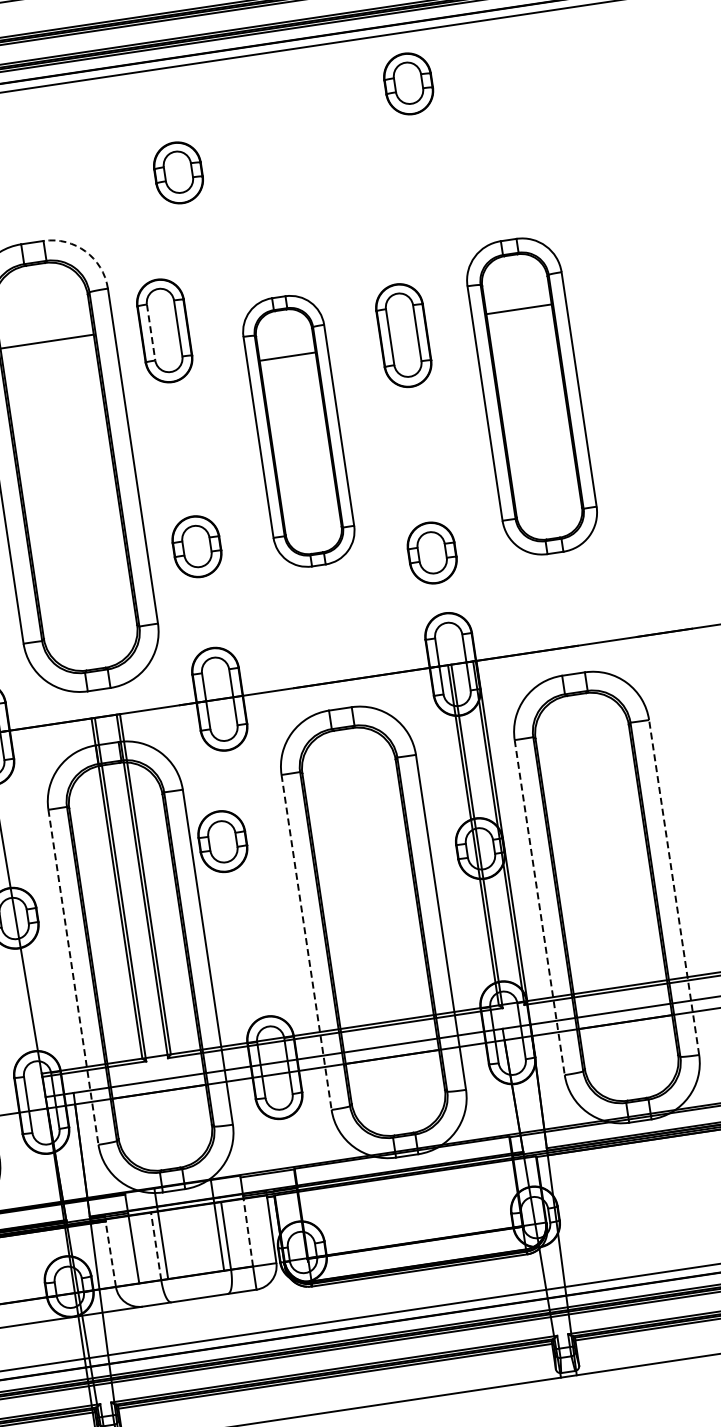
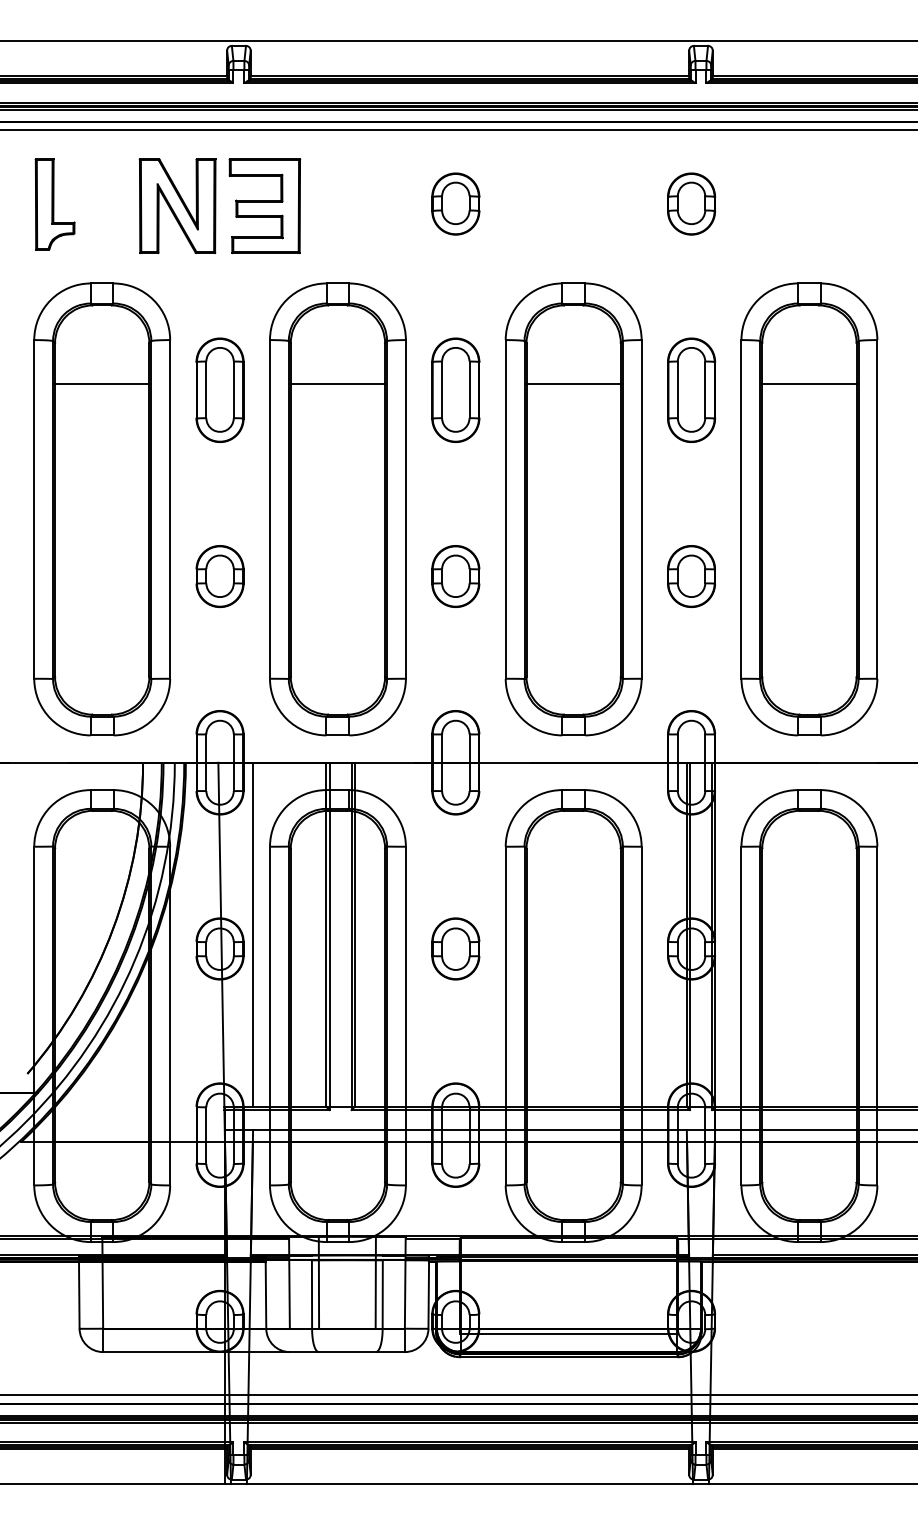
part: (408, 83) -> (691, 203), moved
part: (178, 172) -> (455, 203), moved
arc: (85, 251) -> (389, 300), dashed -> solid
line: (151, 333) -> (442, 390), dashed -> solid
part: (403, 334) -> (691, 389), moved
part: (532, 396) -> (809, 509), size x1.43
part: (298, 431) -> (573, 509), size x1.67
part: (196, 546) -> (455, 576), moved
part: (432, 553) -> (691, 576), moved
part: (222, 841) -> (455, 948), moved
line: (674, 886) -> (877, 1015), dashed -> solid
line: (45, 899) -> (253, 934), added
line: (539, 908) -> (741, 1016), dashed -> solid
line: (306, 942) -> (505, 1016), dashed -> solid
line: (73, 977) -> (269, 1016), dashed -> solid
line: (248, 1232) -> (405, 1294), dashed -> solid
line: (156, 1246) -> (312, 1294), dashed -> solid
line: (415, 1247) -> (568, 1333), added
line: (110, 1254) -> (265, 1295), dashed -> solid

